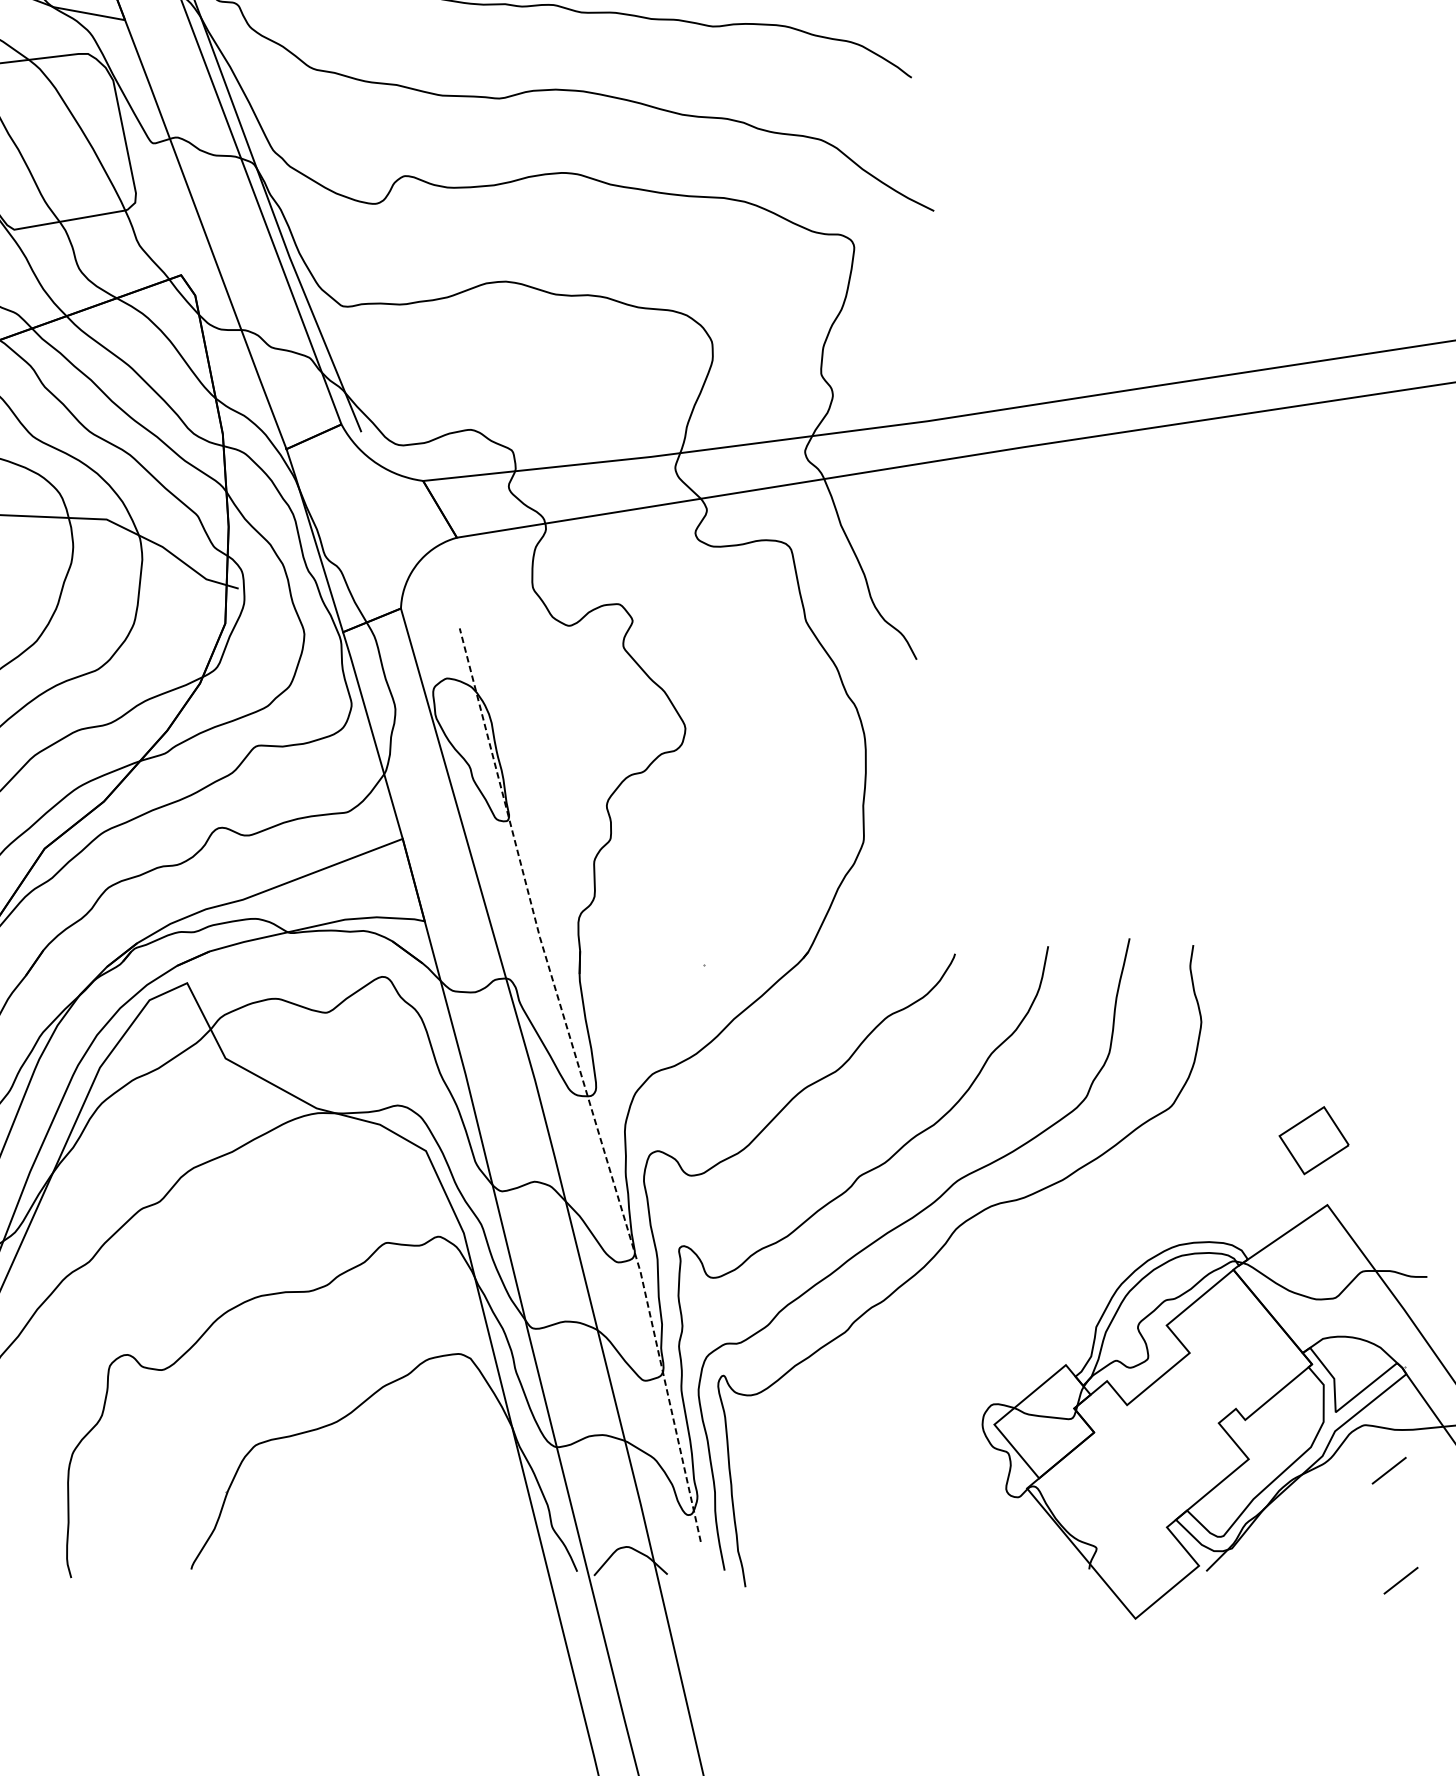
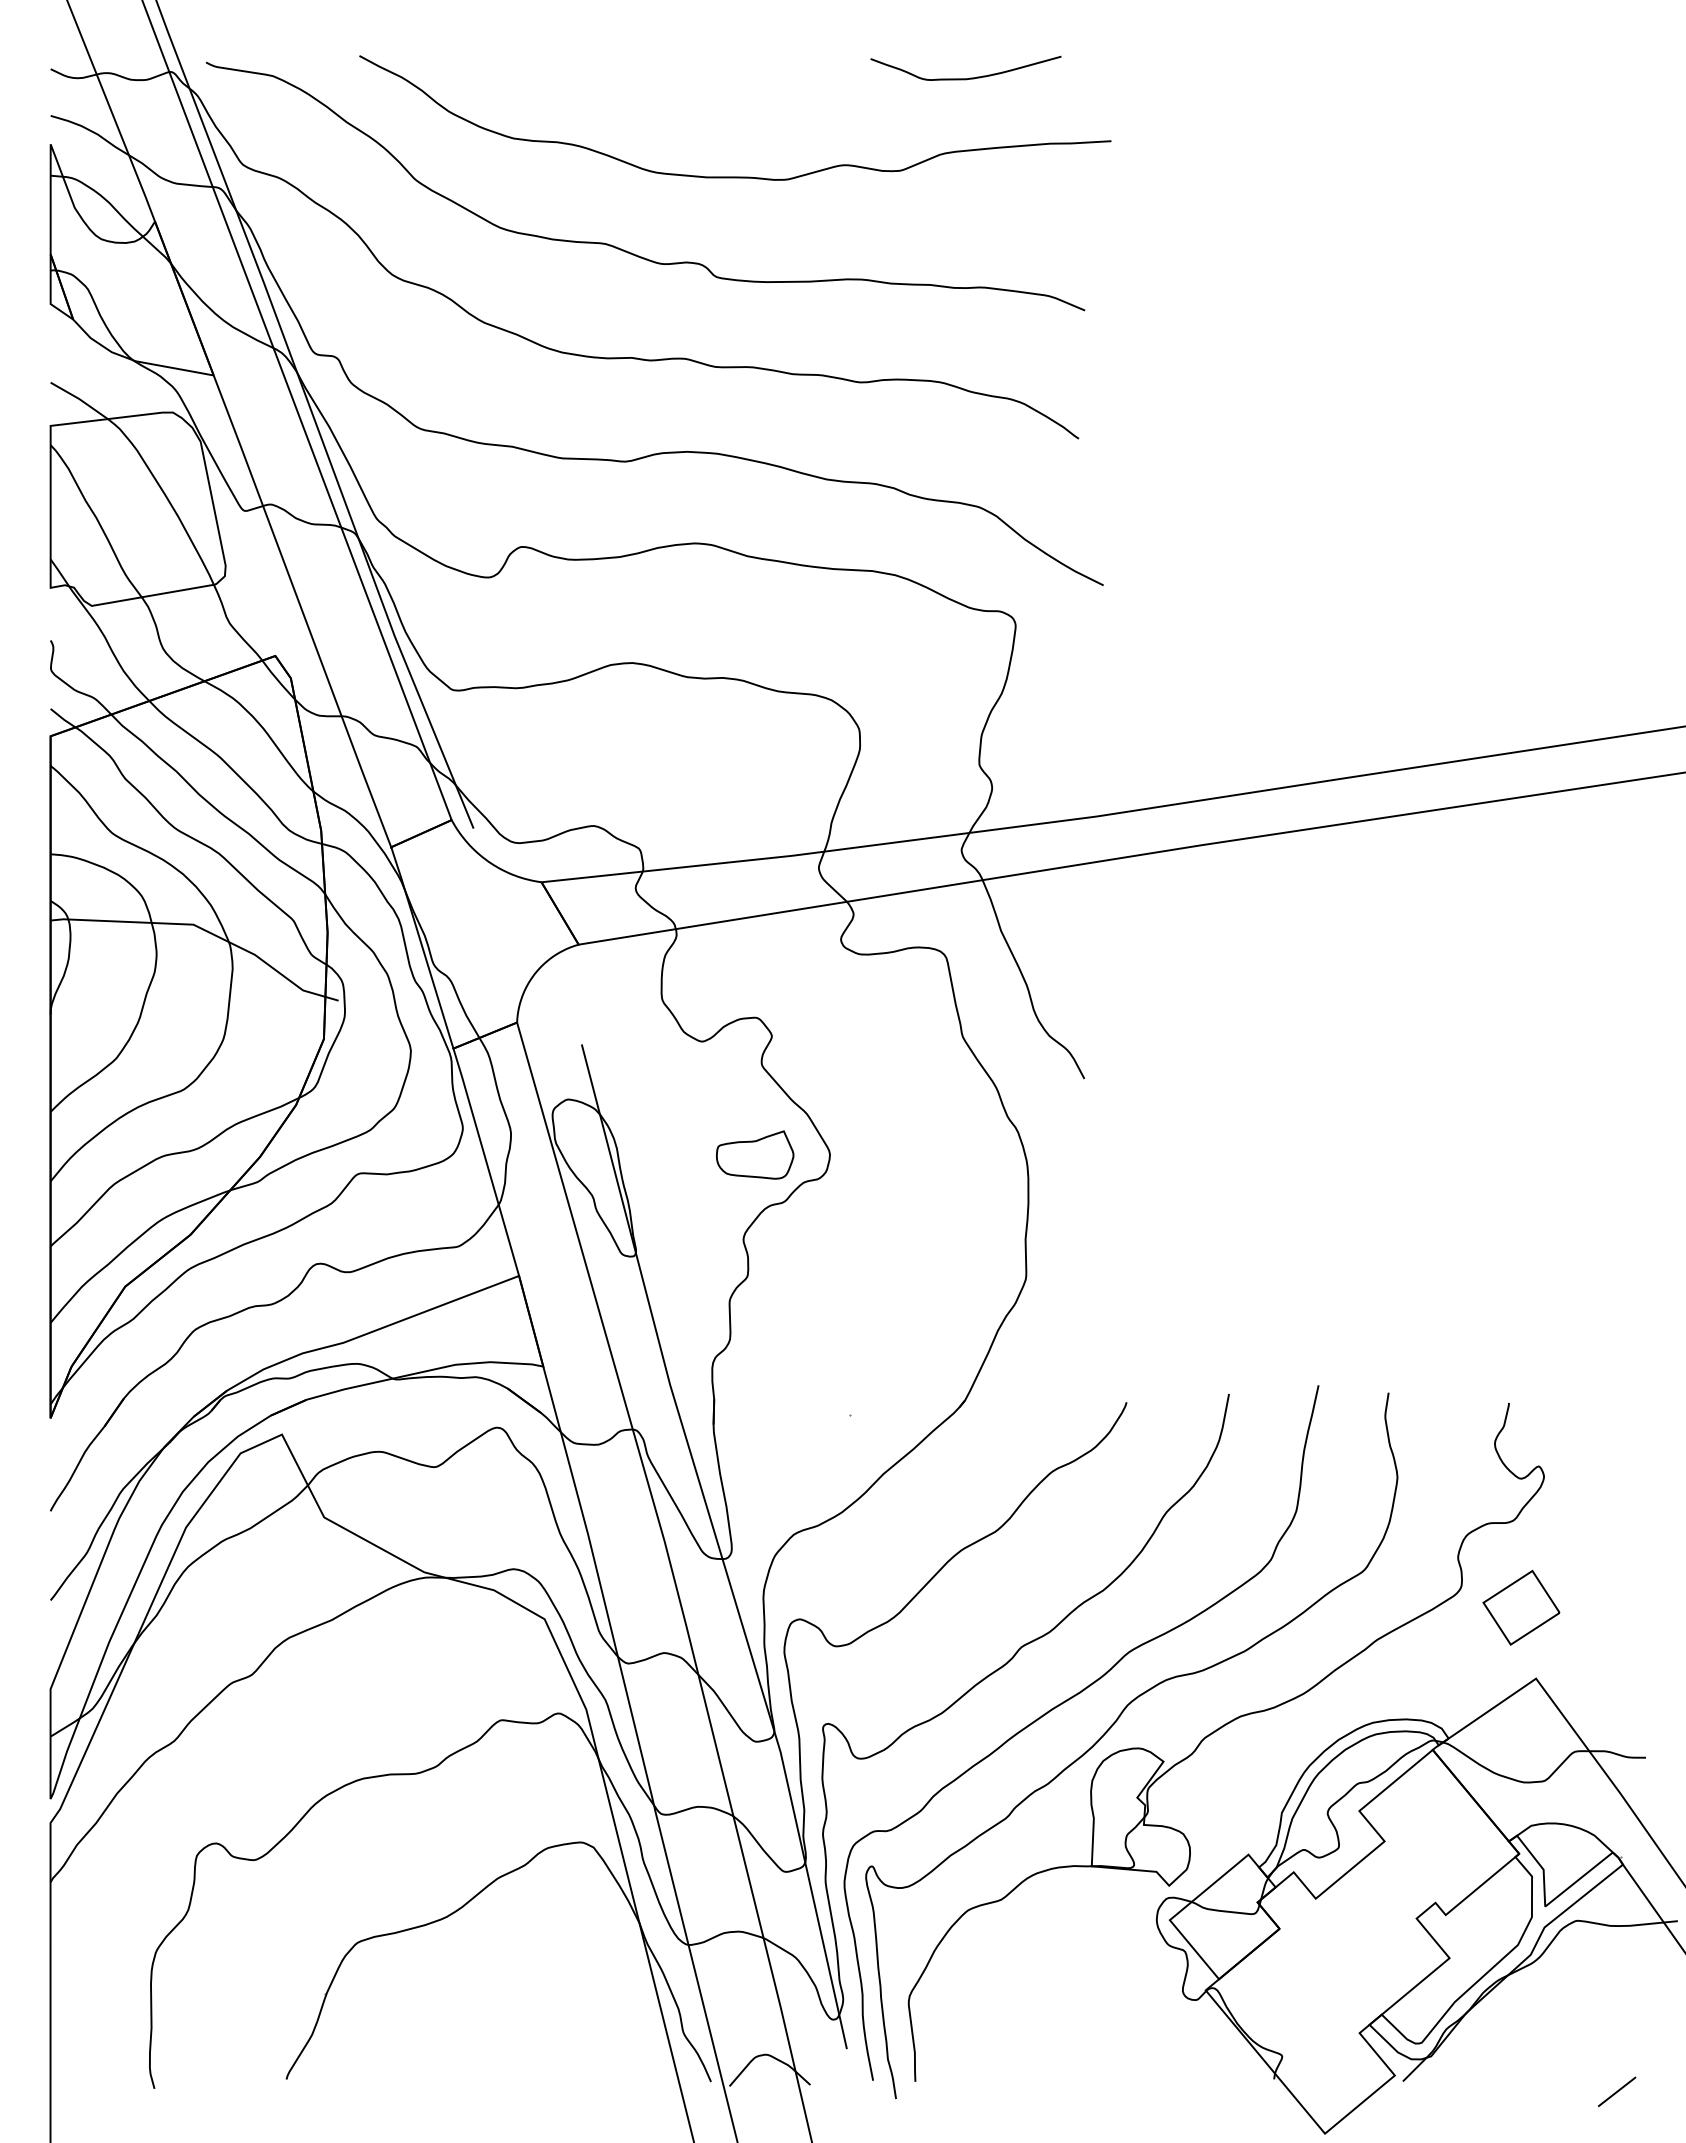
part: (617, 728) -> (755, 1154), added
line: (584, 1083) -> (718, 1545), dashed -> solid
part: (1038, 1252) -> (1218, 1730), added
line: (1389, 1470) -> (1604, 1970), removed

